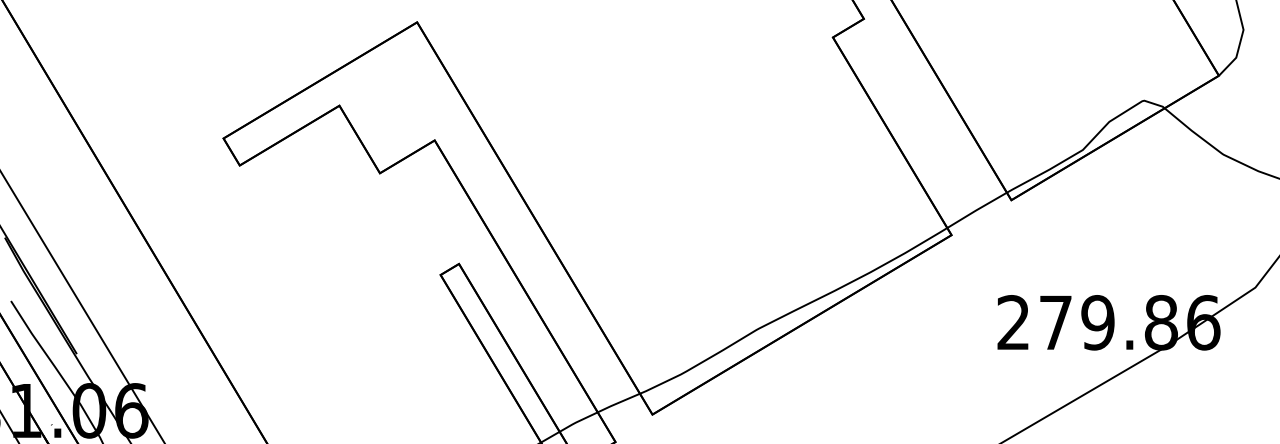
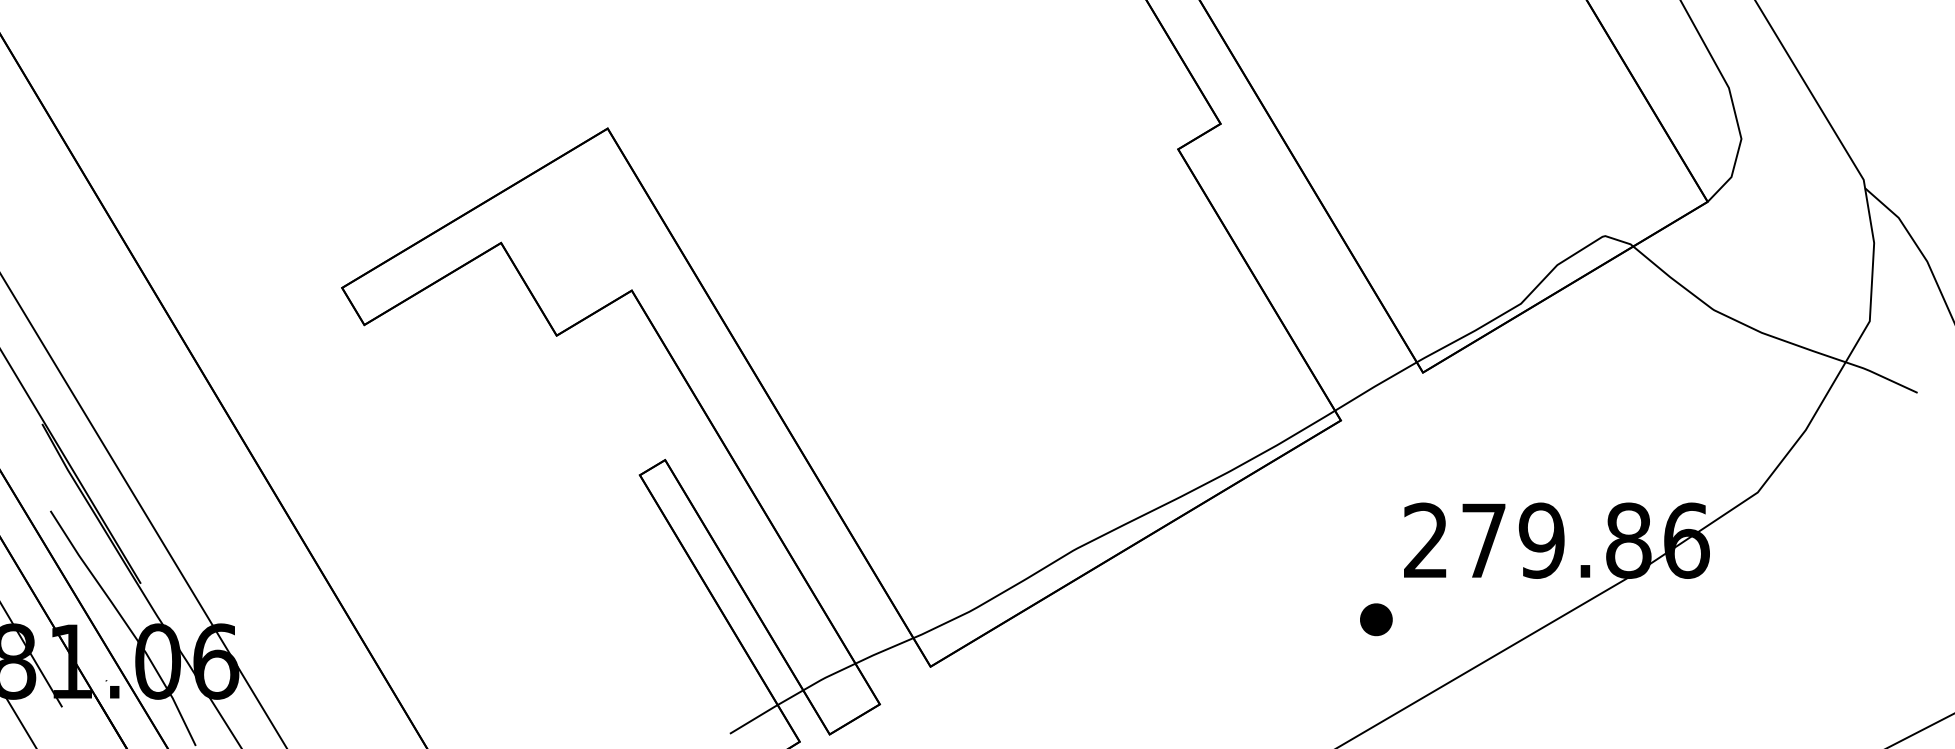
part: (977, 380) -> (1376, 619), added

